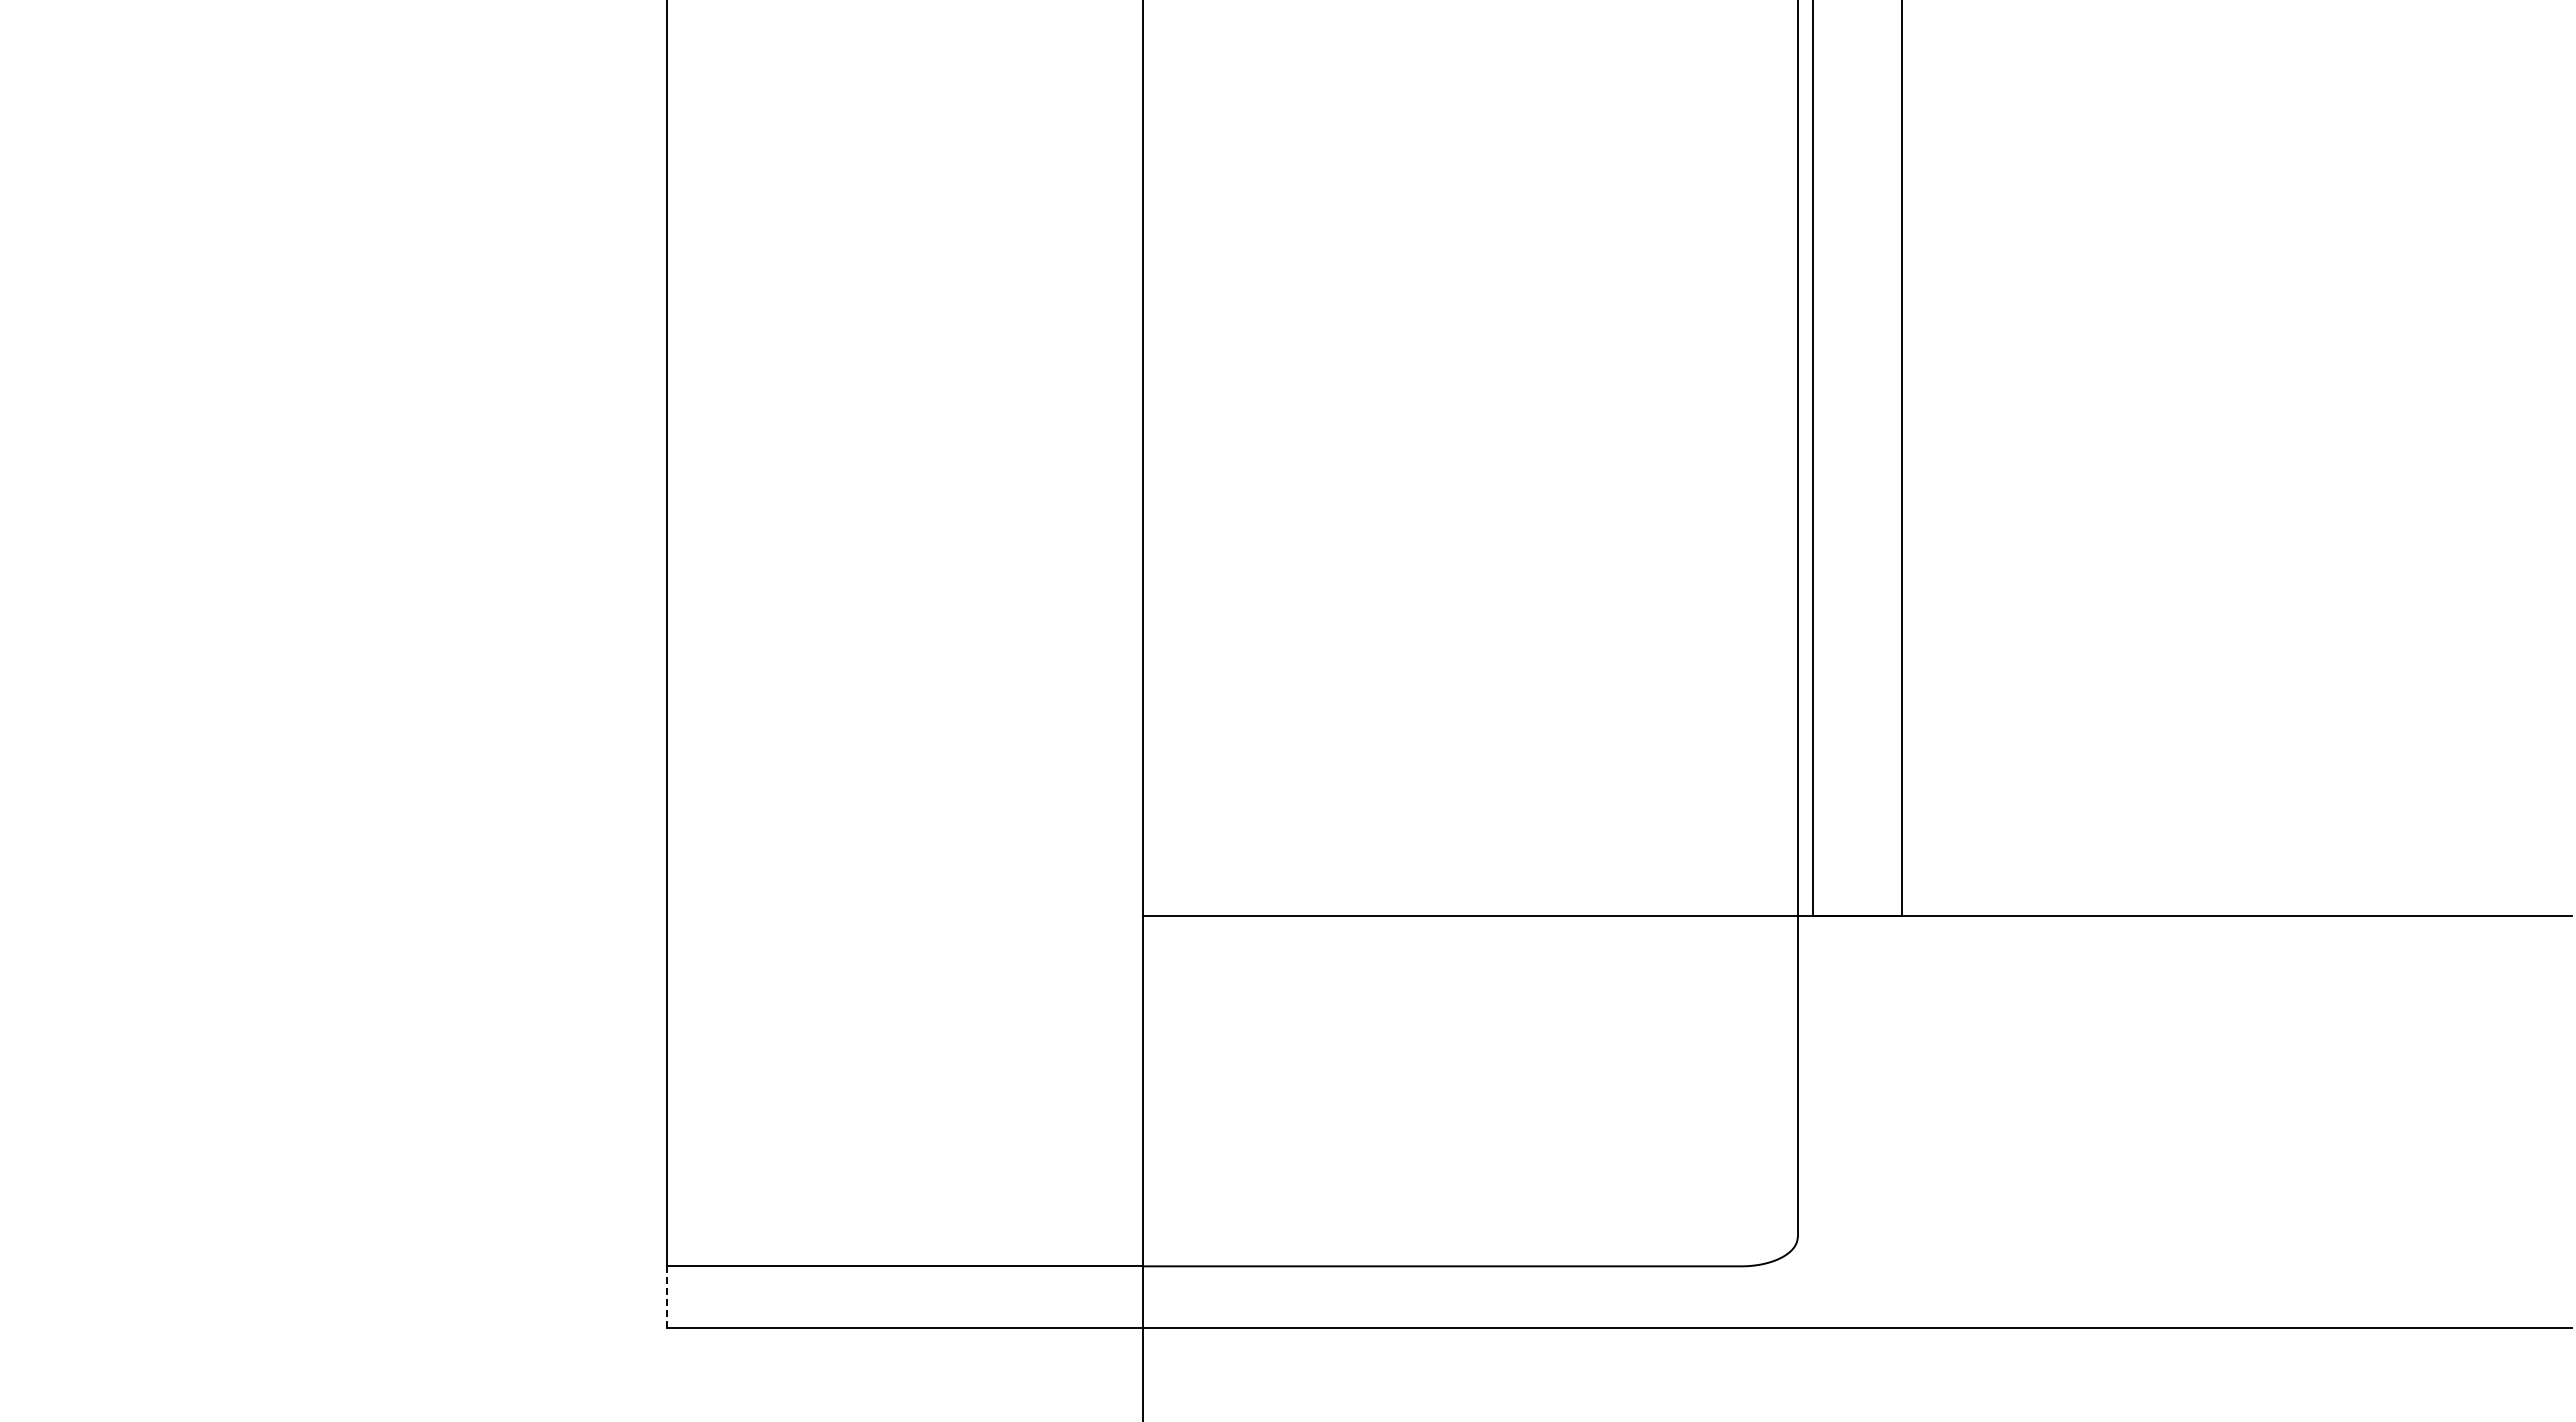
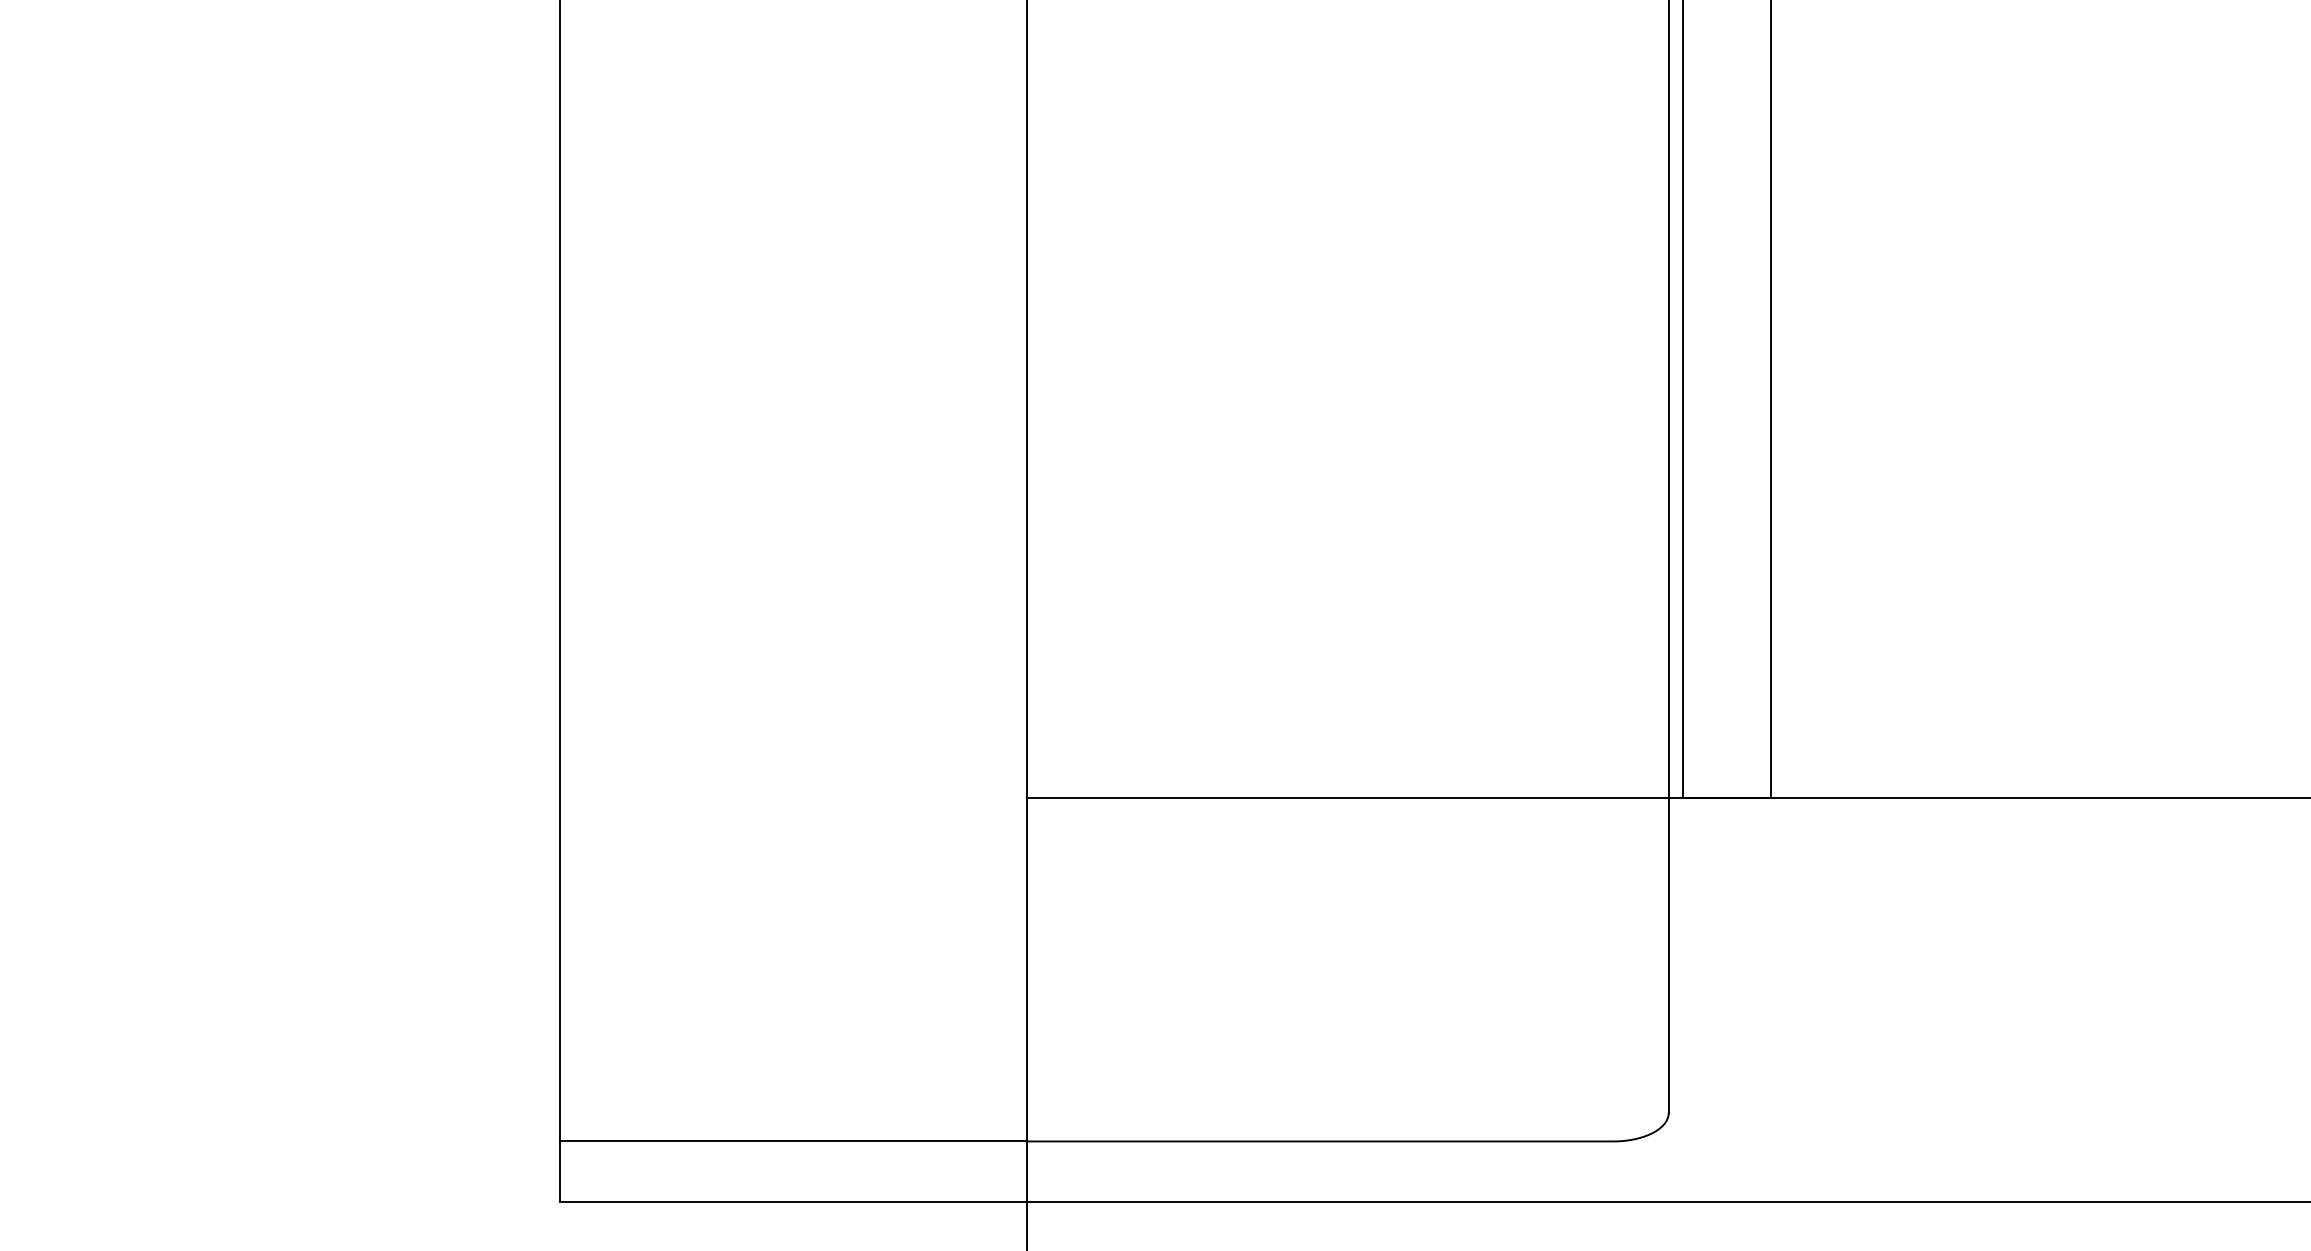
line: (666, 1297) -> (559, 1171), dashed -> solid

